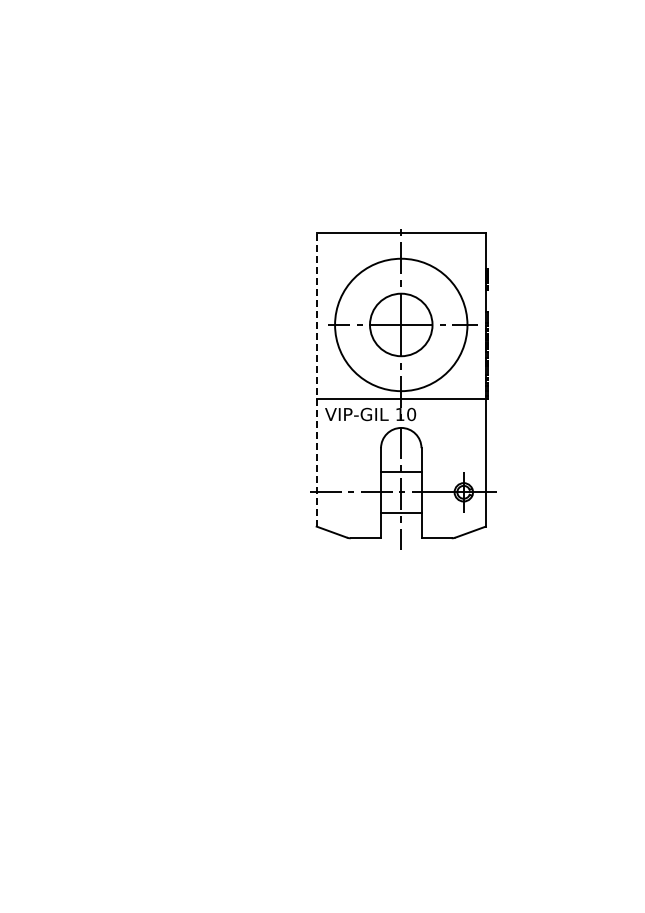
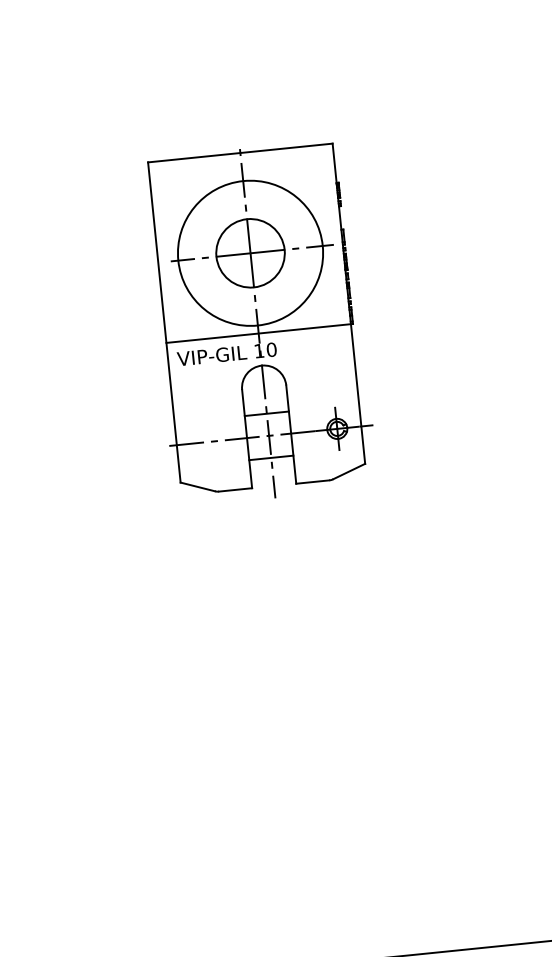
line: (316, 379) -> (164, 322), dashed -> solid

